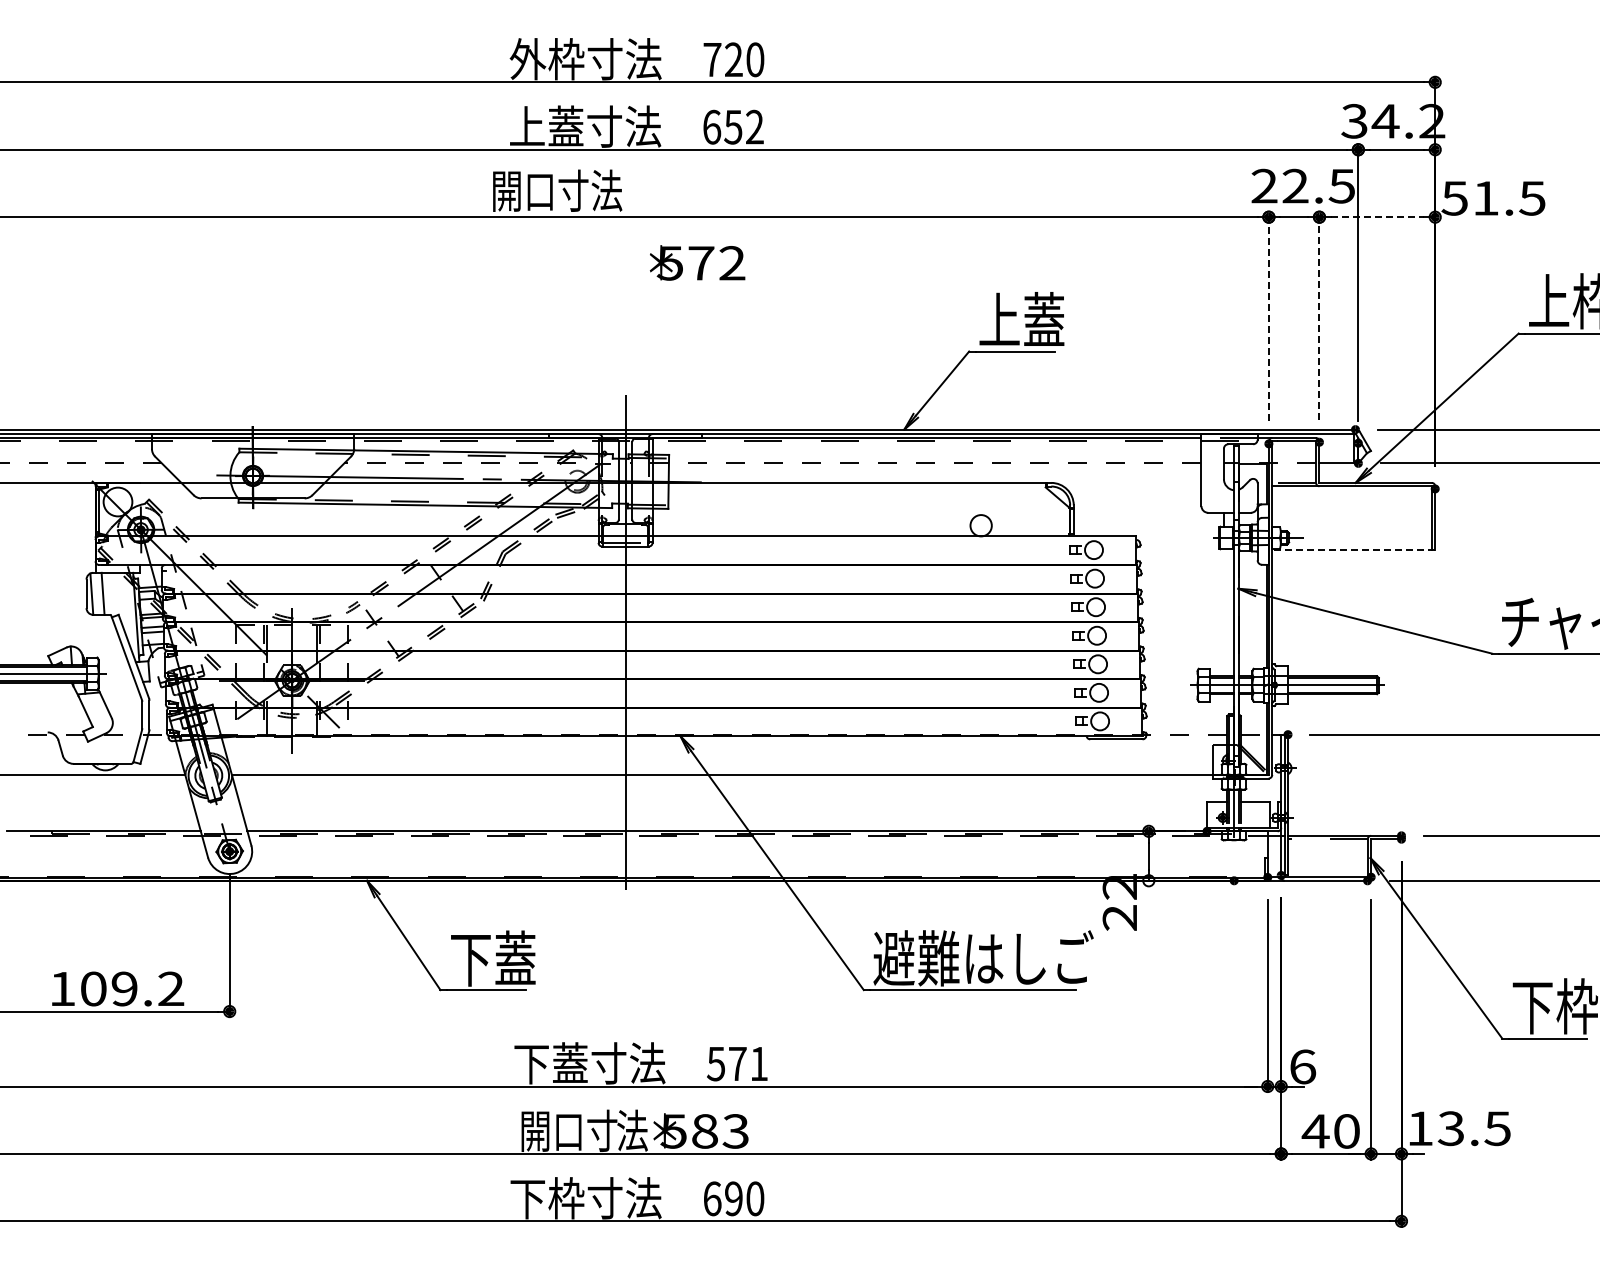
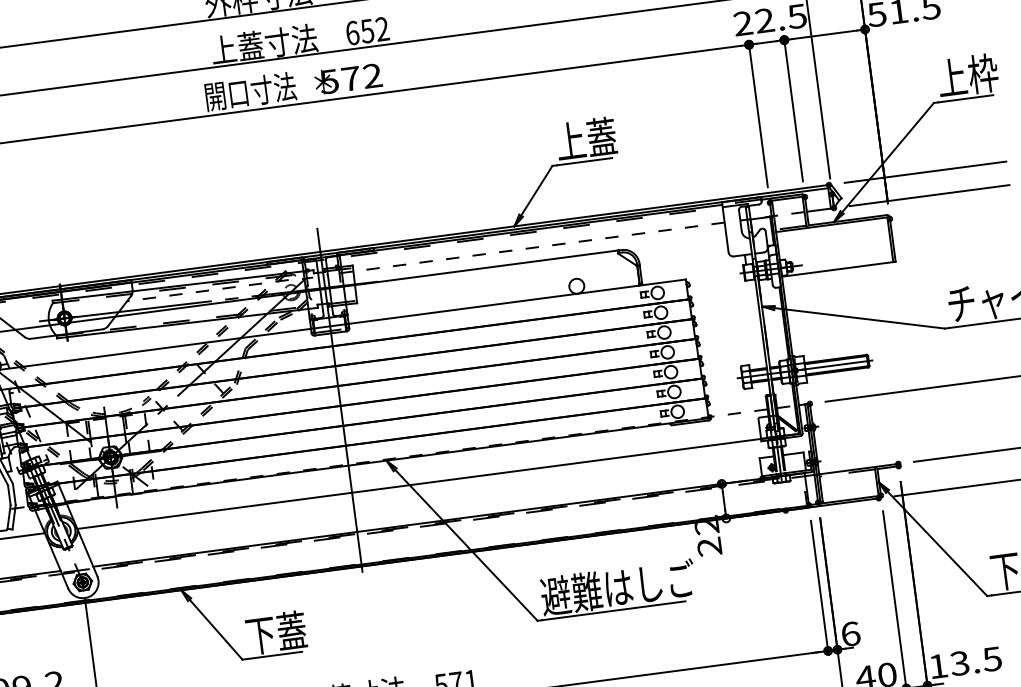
line: (1377, 217) -> (824, 35), dashed -> solid
text: (697, 262) -> (348, 78), moved
line: (1319, 315) -> (793, 108), dashed -> solid
line: (1268, 316) -> (757, 114), dashed -> solid
line: (1353, 550) -> (838, 269), dashed -> solid

